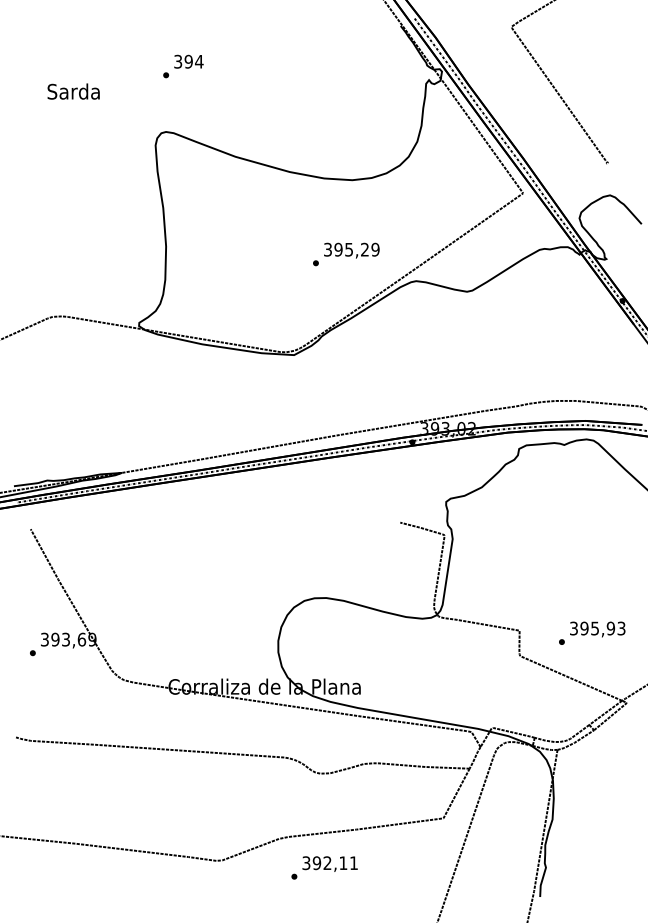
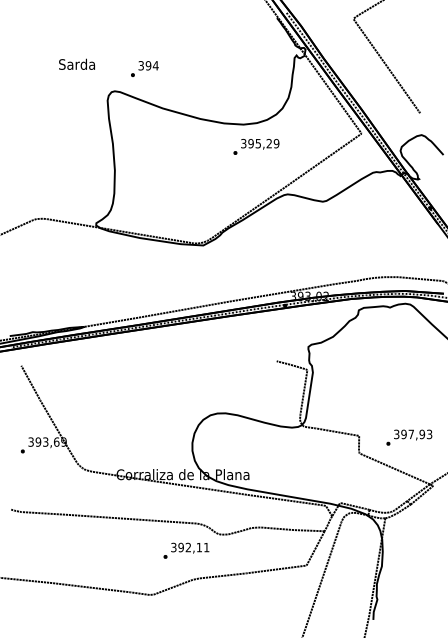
text: (182, 65) -> (144, 68), moved
text: (72, 90) -> (76, 63), moved
text: (346, 253) -> (256, 146), moved
text: (593, 628) -> (410, 434), 395,93 -> 397,93
text: (324, 867) -> (186, 550), moved

